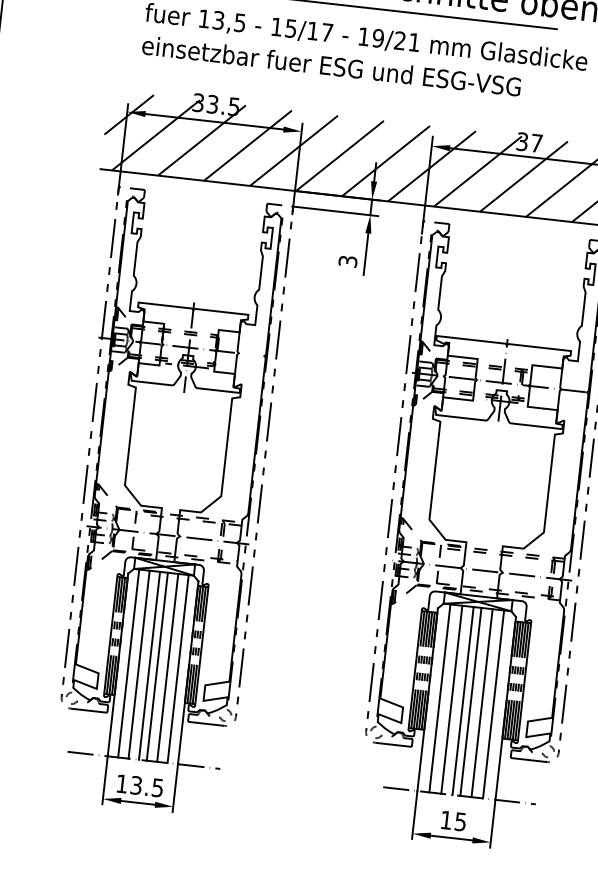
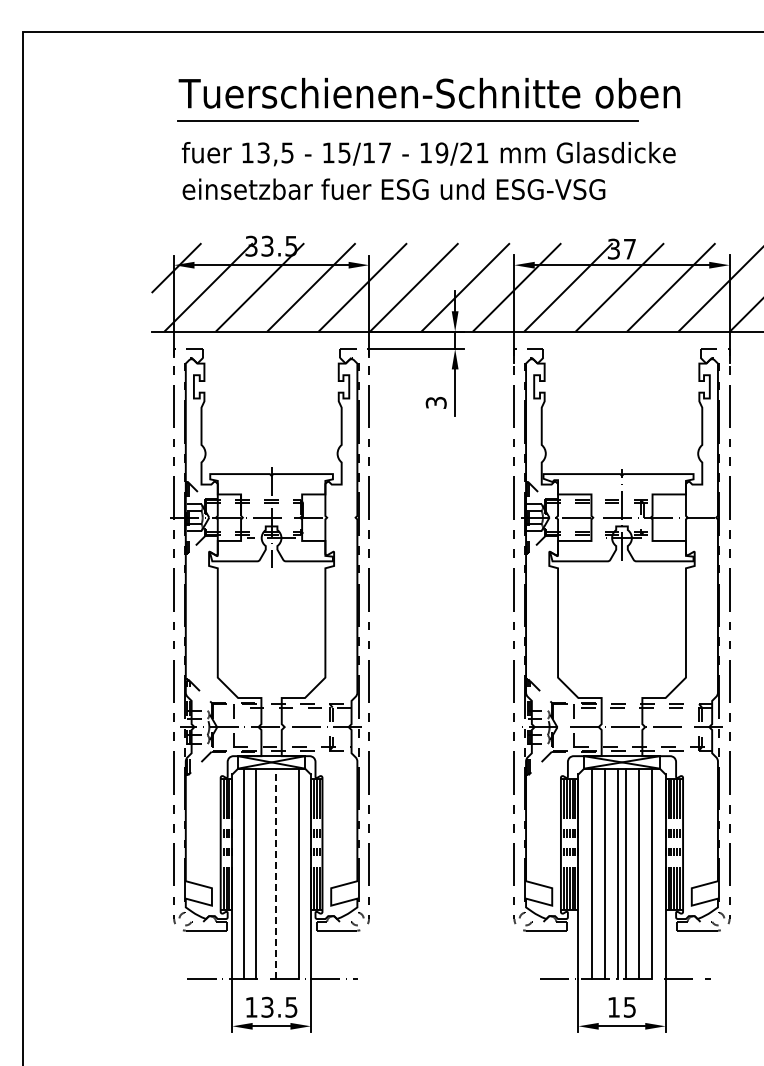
line: (149, 665) -> (267, 873), removed
line: (156, 666) -> (275, 873), solid -> dashed
line: (167, 667) -> (287, 873), removed

